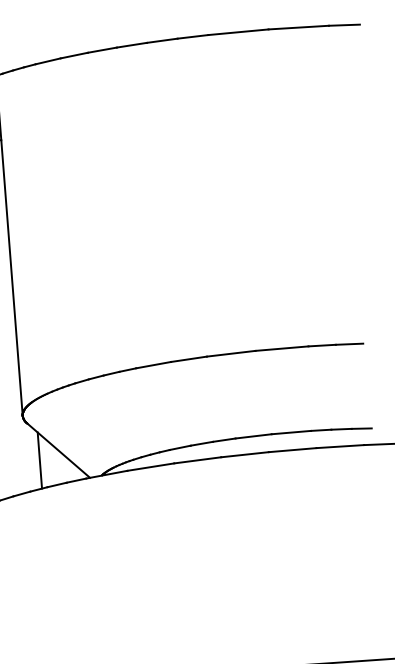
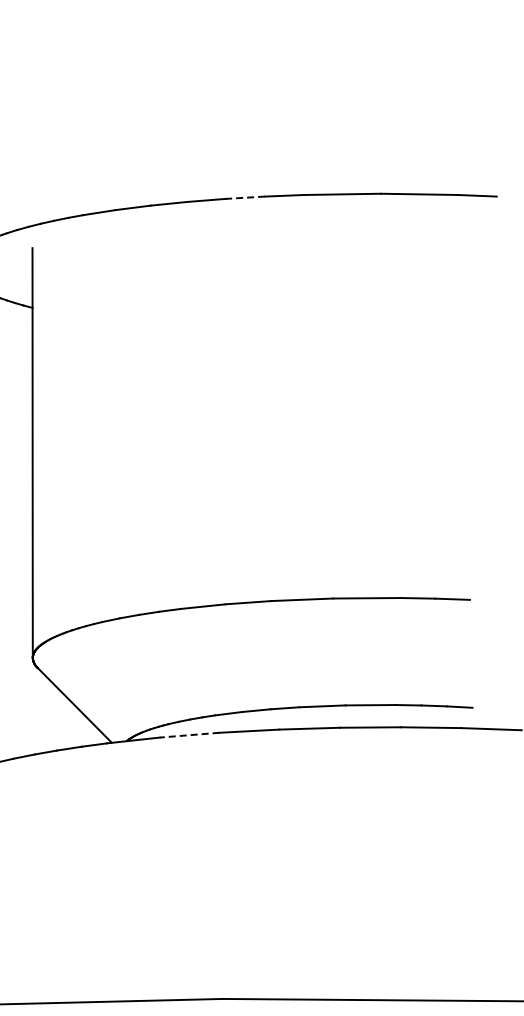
line: (162, 40) -> (245, 197), solid -> dashed
line: (40, 460) -> (50, 715), removed
line: (150, 467) -> (189, 735), solid -> dashed

